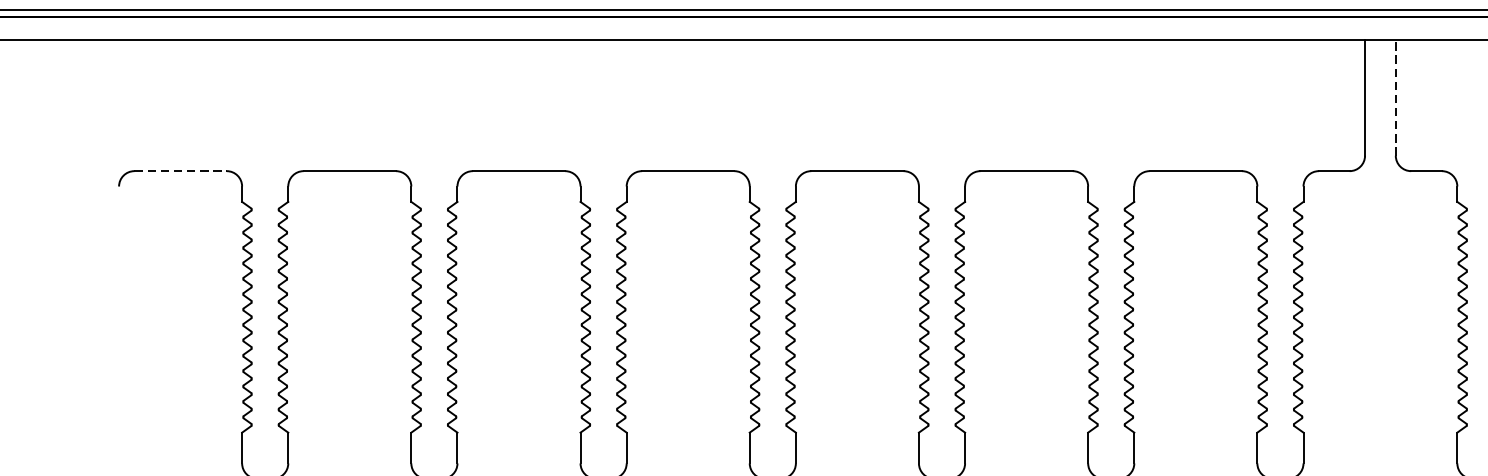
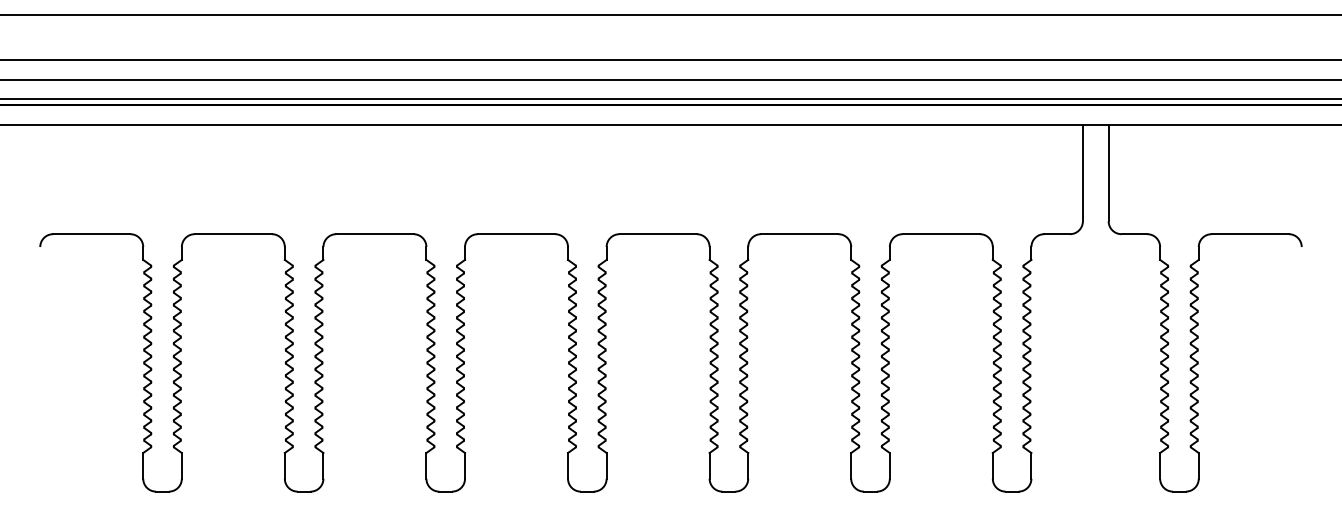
line: (1395, 97) -> (1108, 172), dashed -> solid
line: (180, 171) -> (91, 234), dashed -> solid

